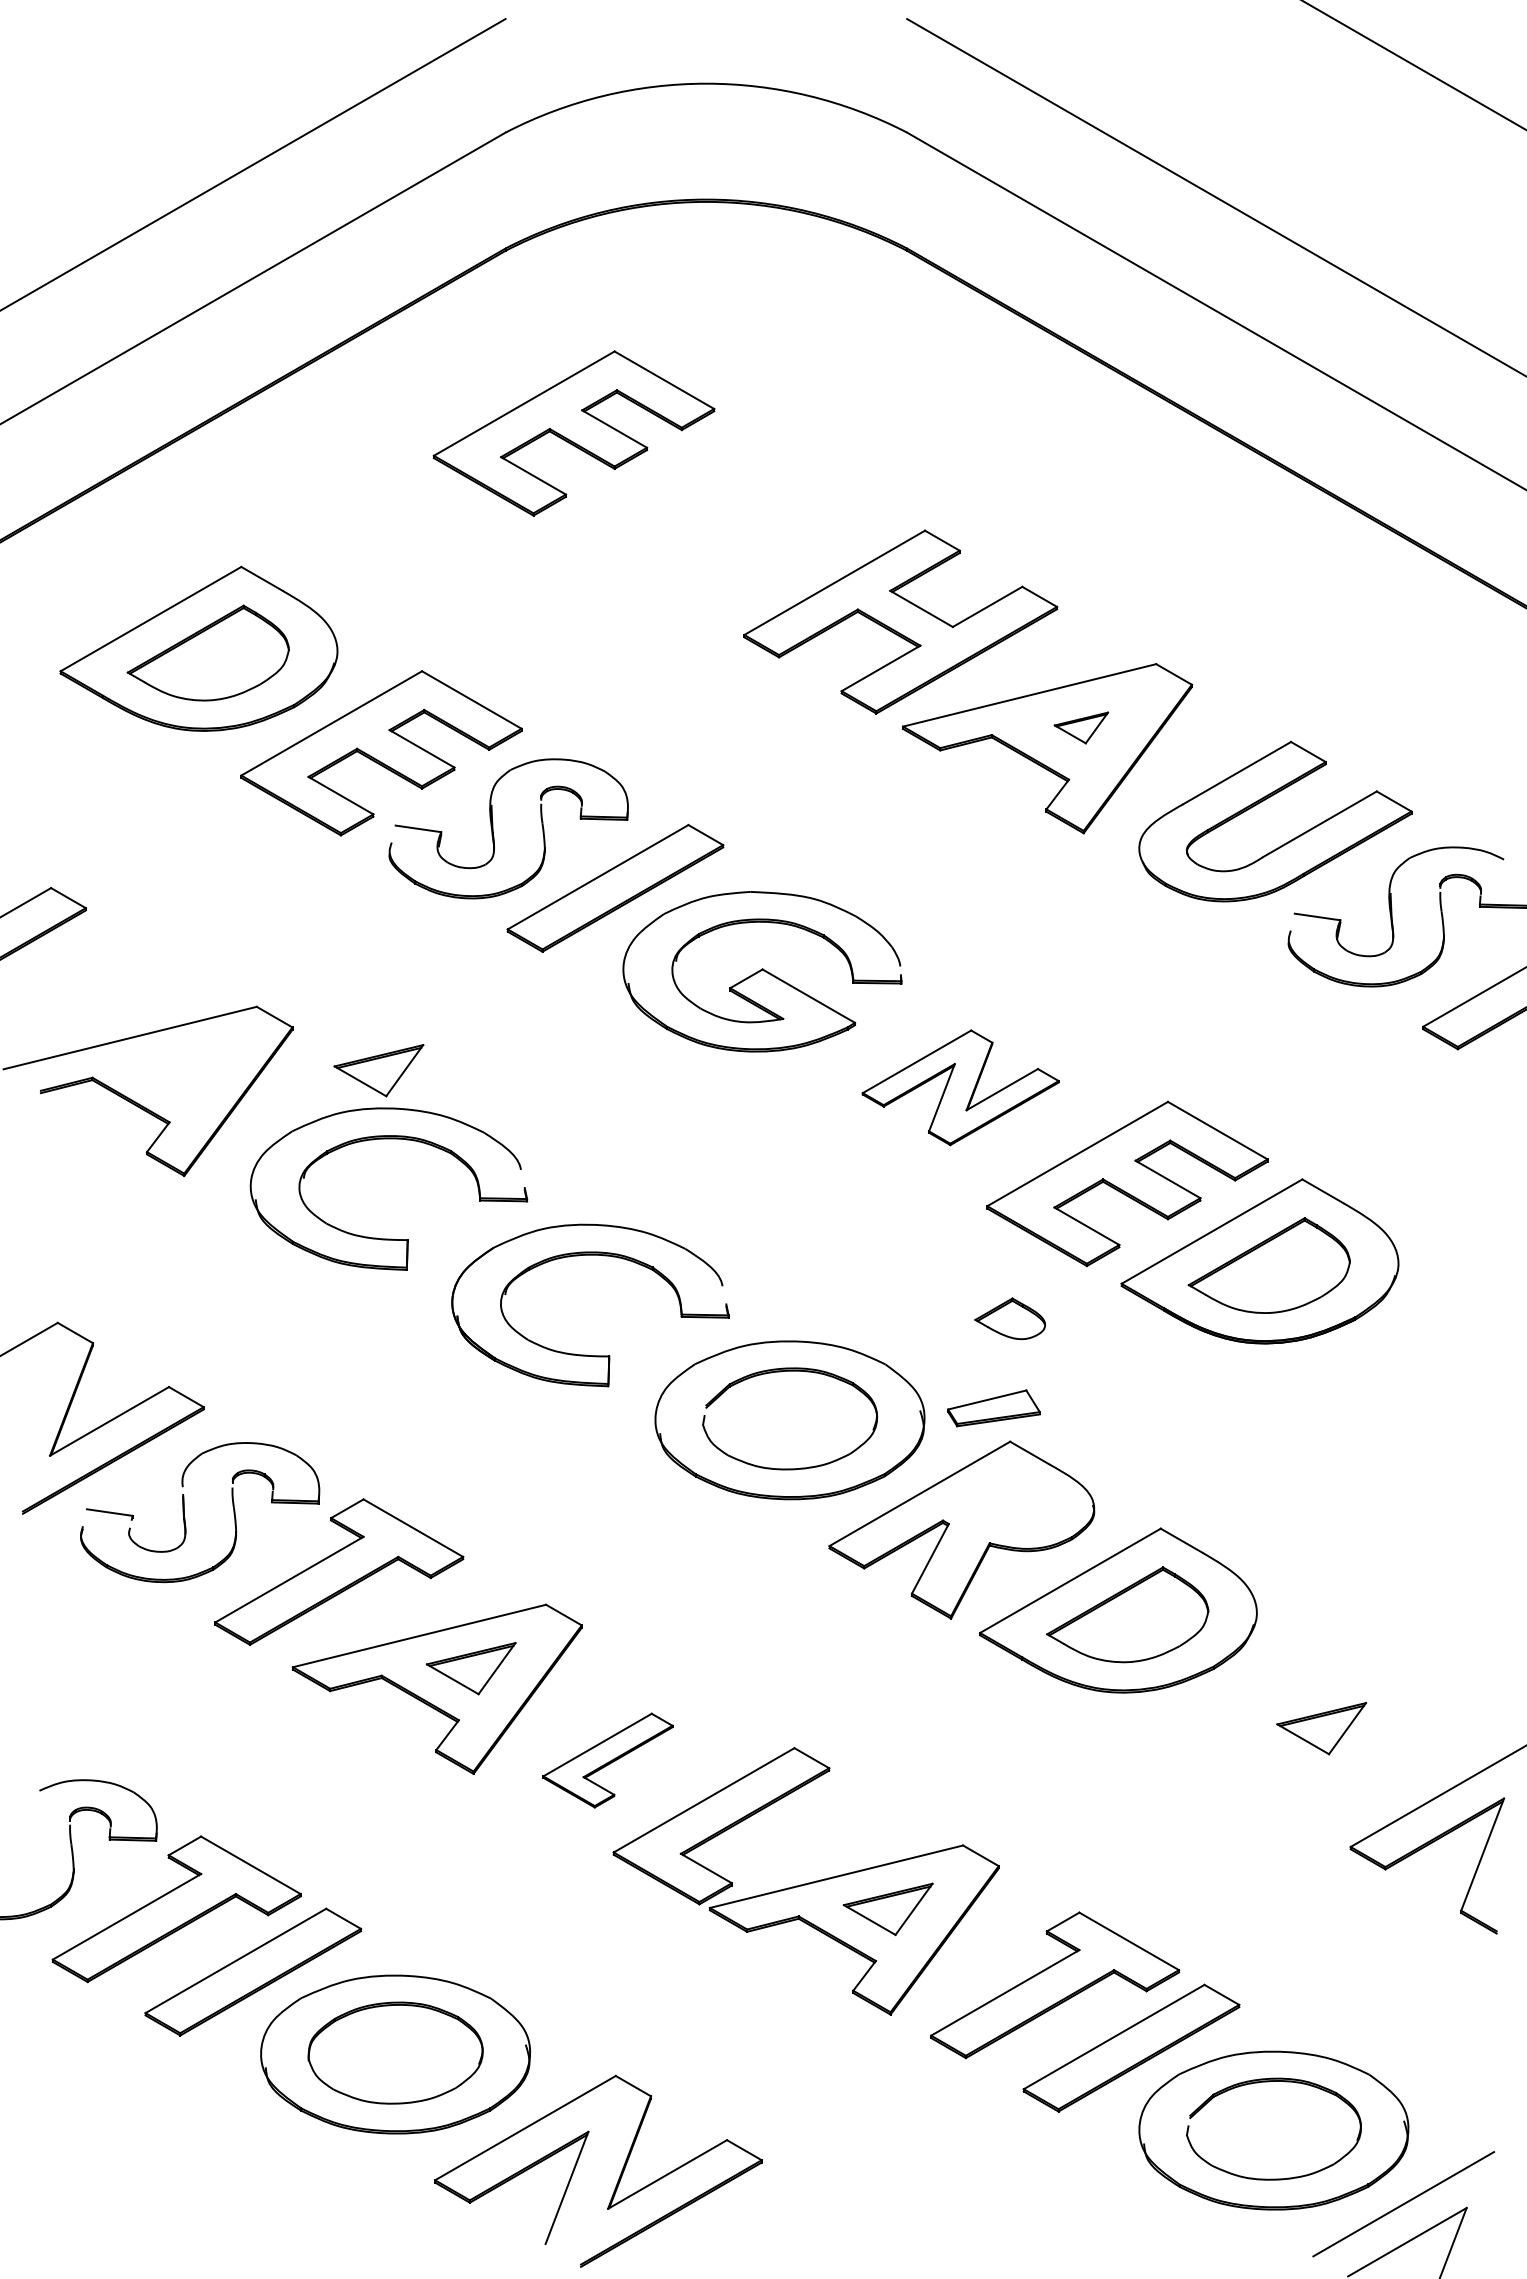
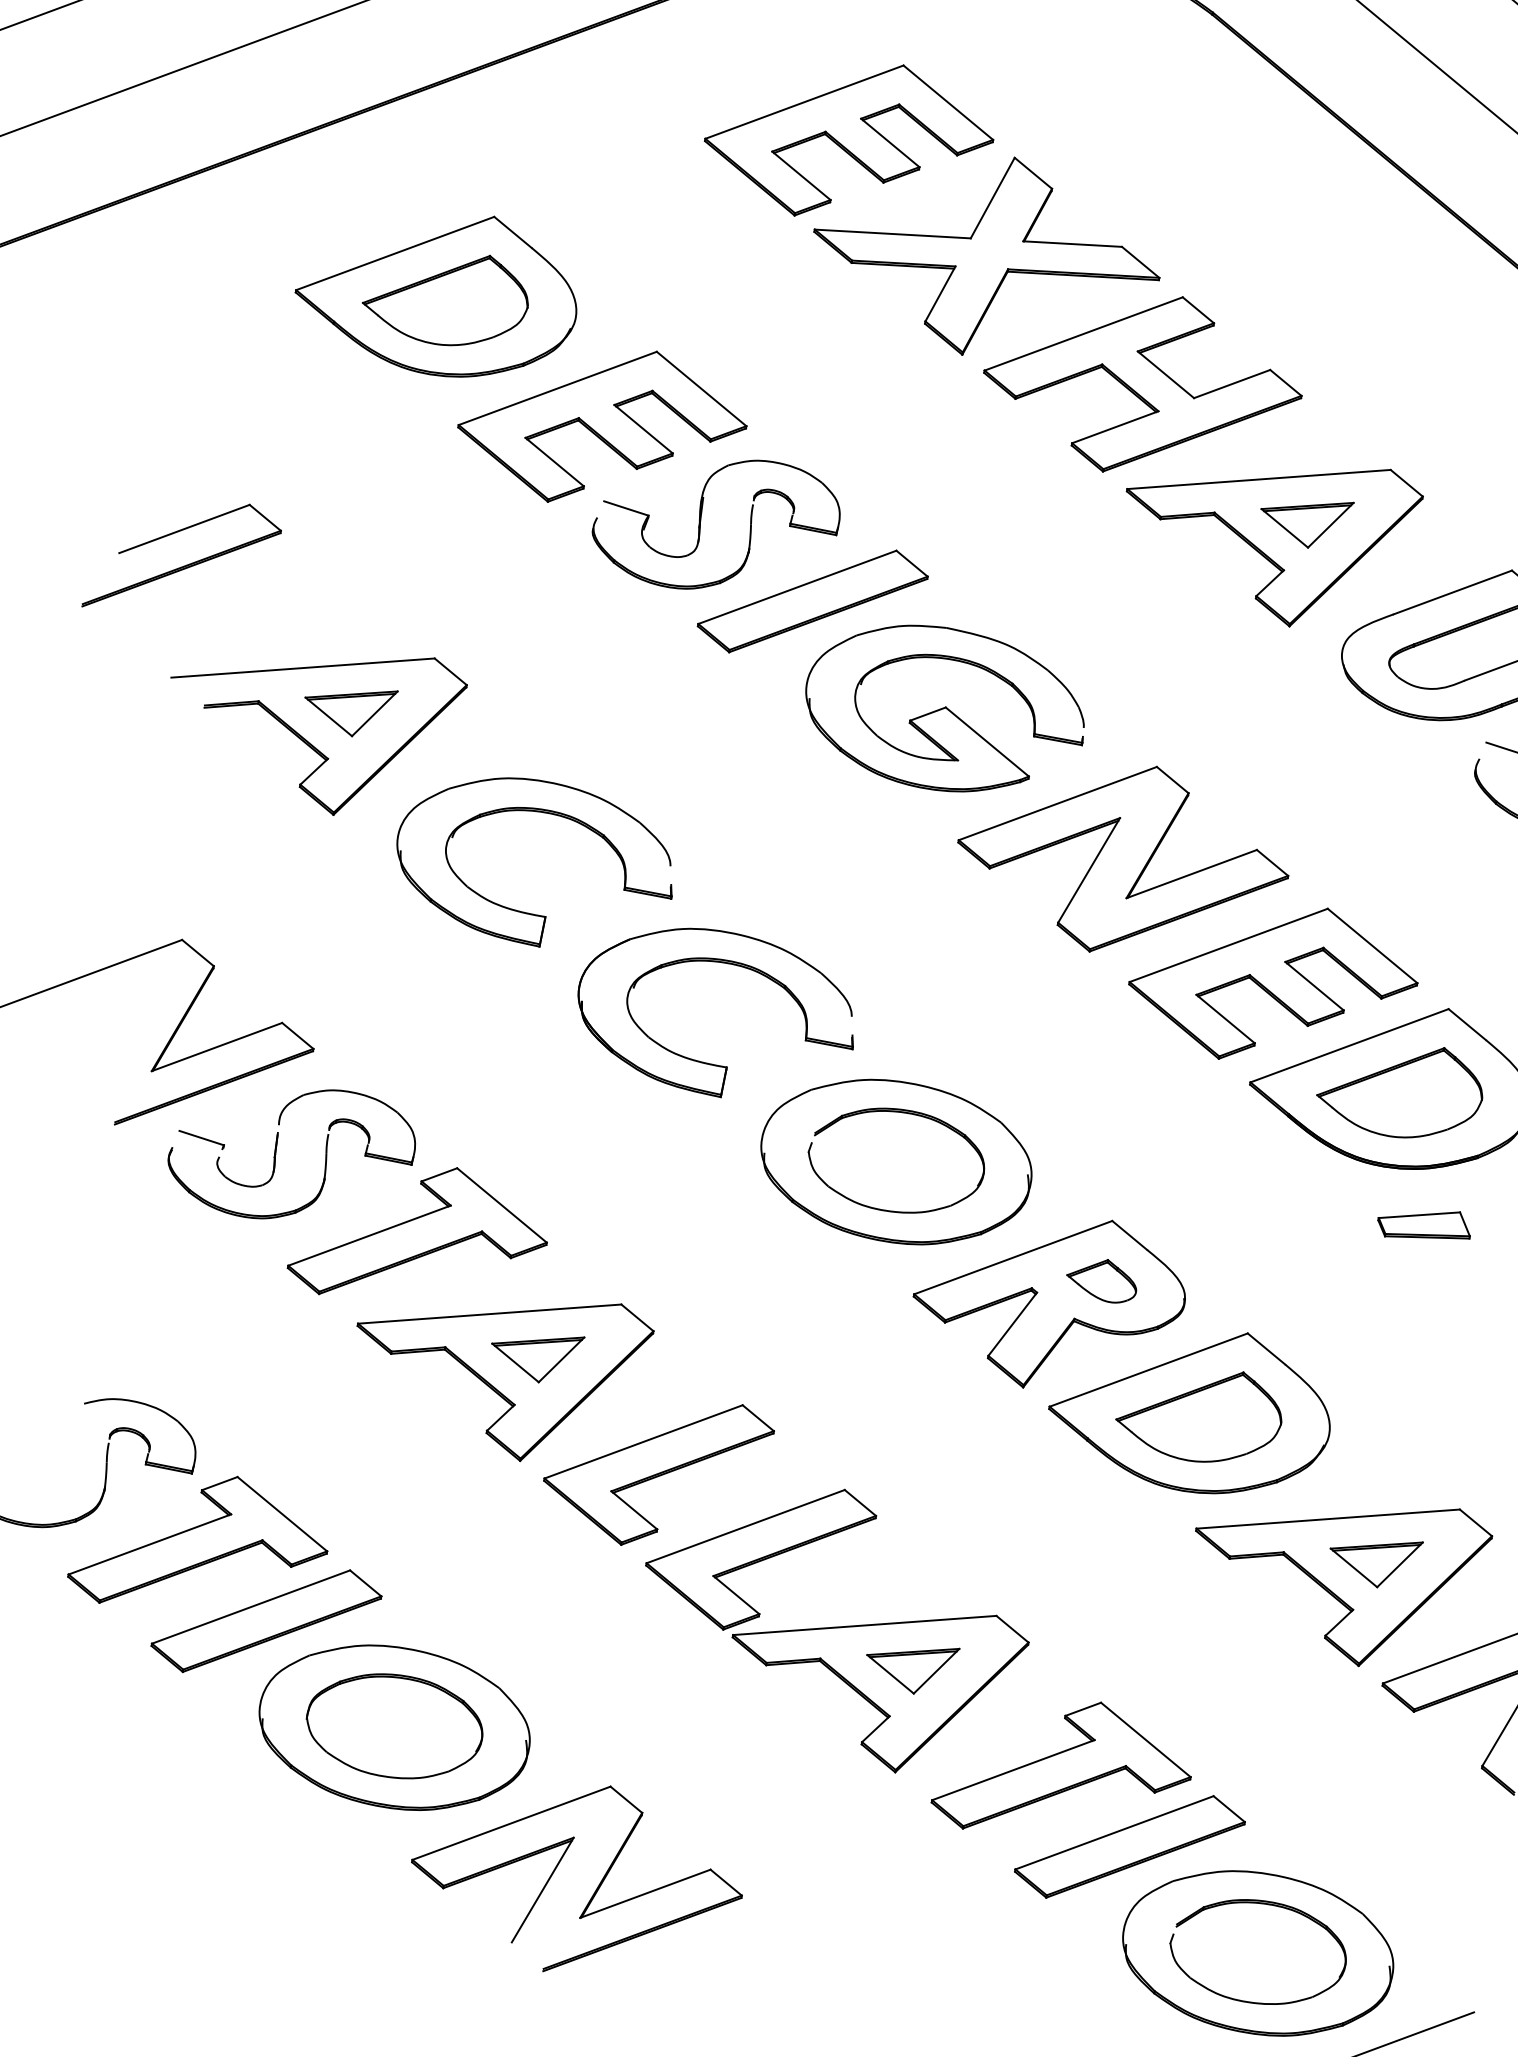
part: (727, 522) -> (987, 255), added
part: (1081, 727) -> (1305, 520), size x1.67
part: (378, 1070) -> (348, 709), moved
part: (960, 1087) -> (1123, 859), size x1.67
part: (1009, 1318) -> (1101, 1279), moved
part: (993, 1408) -> (1424, 1224), moved
part: (1287, 1749) -> (1336, 1575), added
part: (607, 1760) -> (656, 1470), size x1.67

